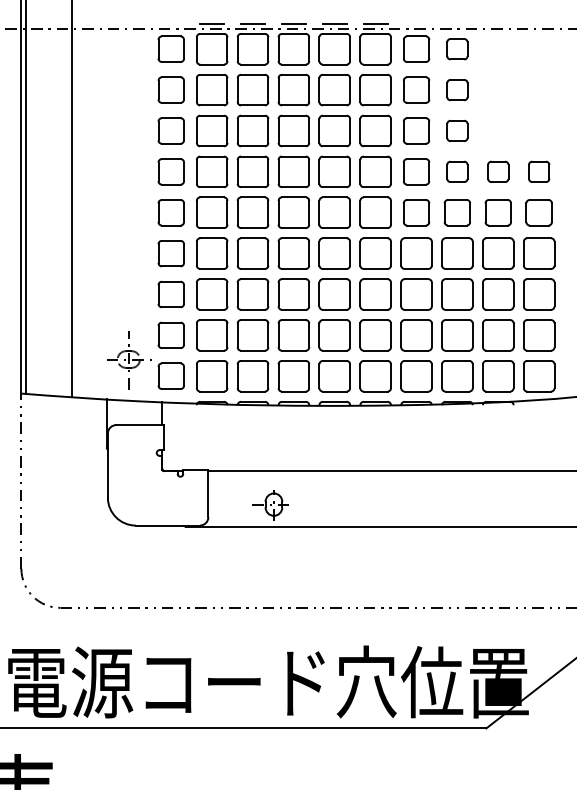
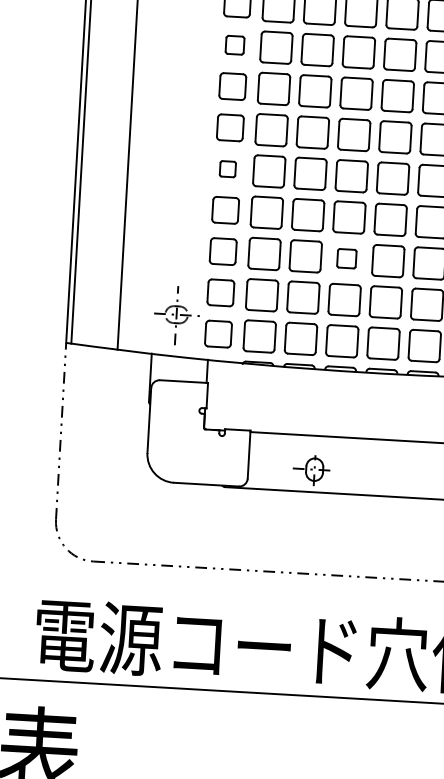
part: (170, 89) -> (234, 44), size x0.7
part: (170, 212) -> (227, 168), size x0.6
part: (293, 294) -> (346, 258), size x0.6

